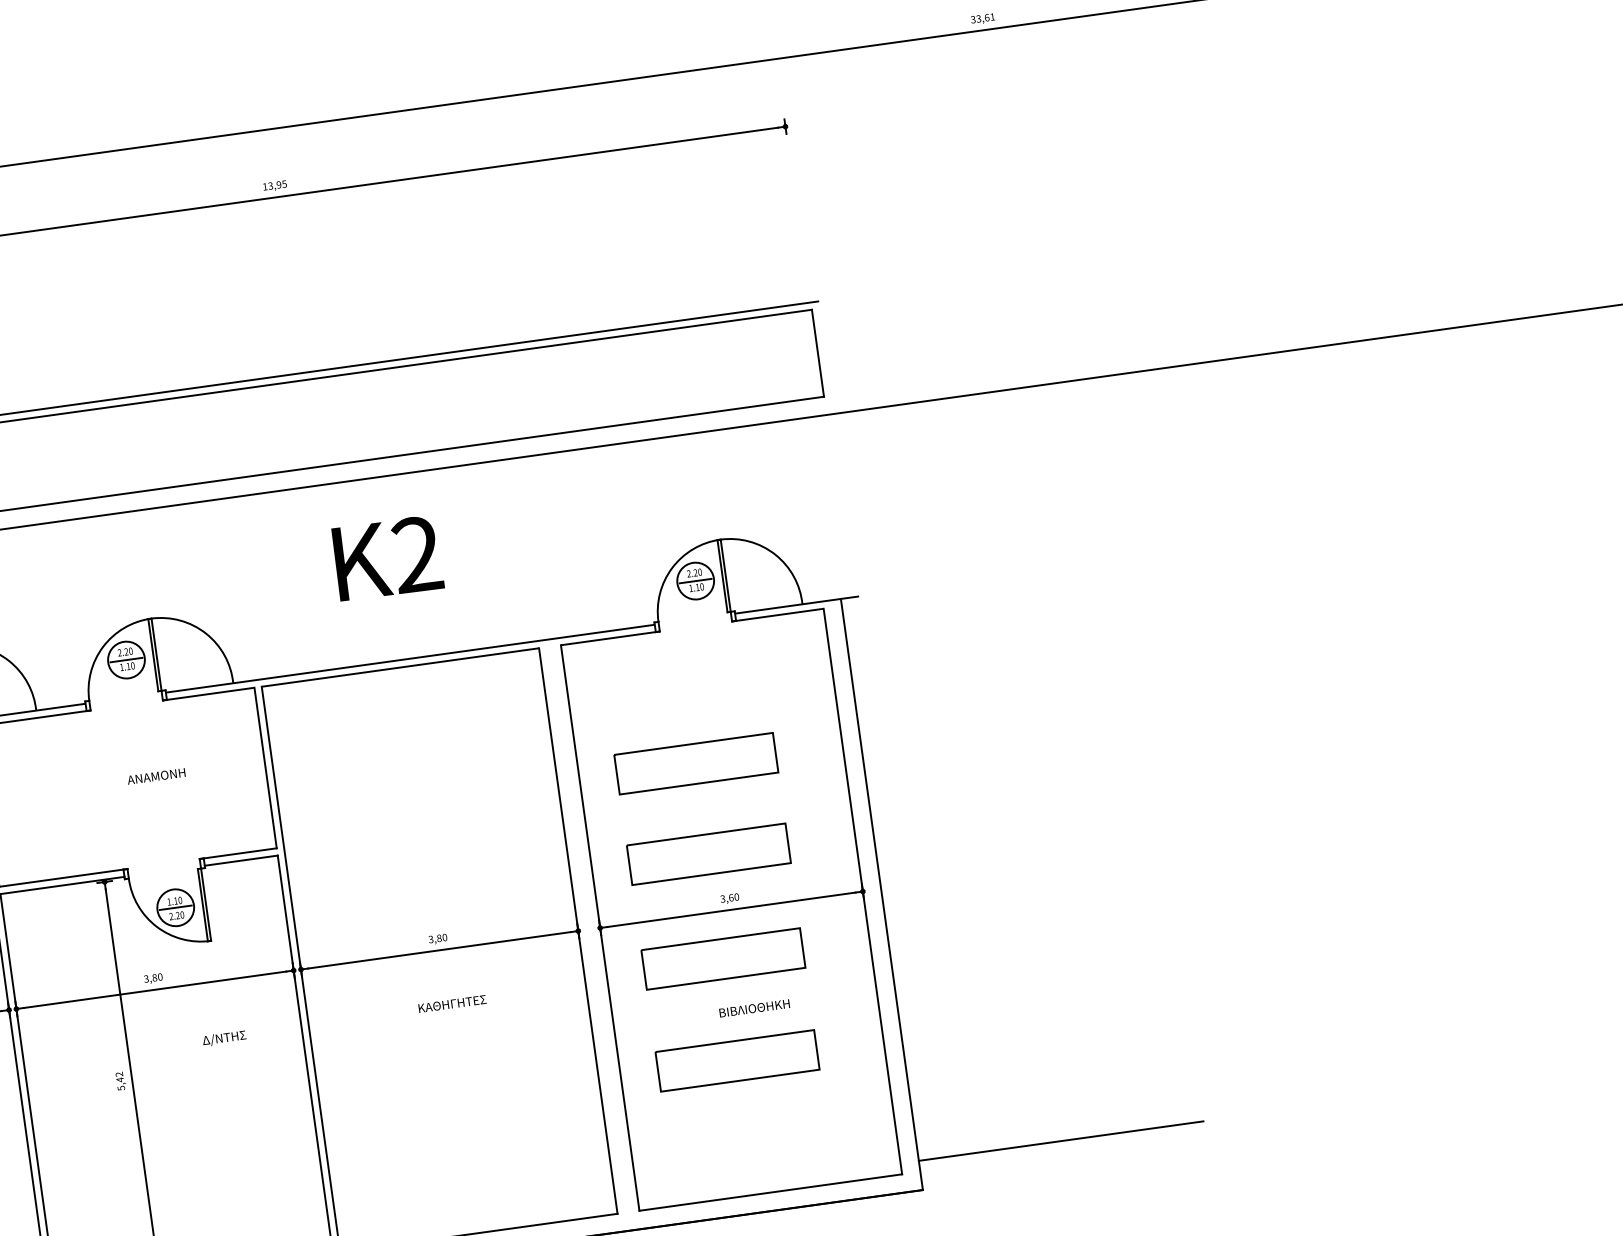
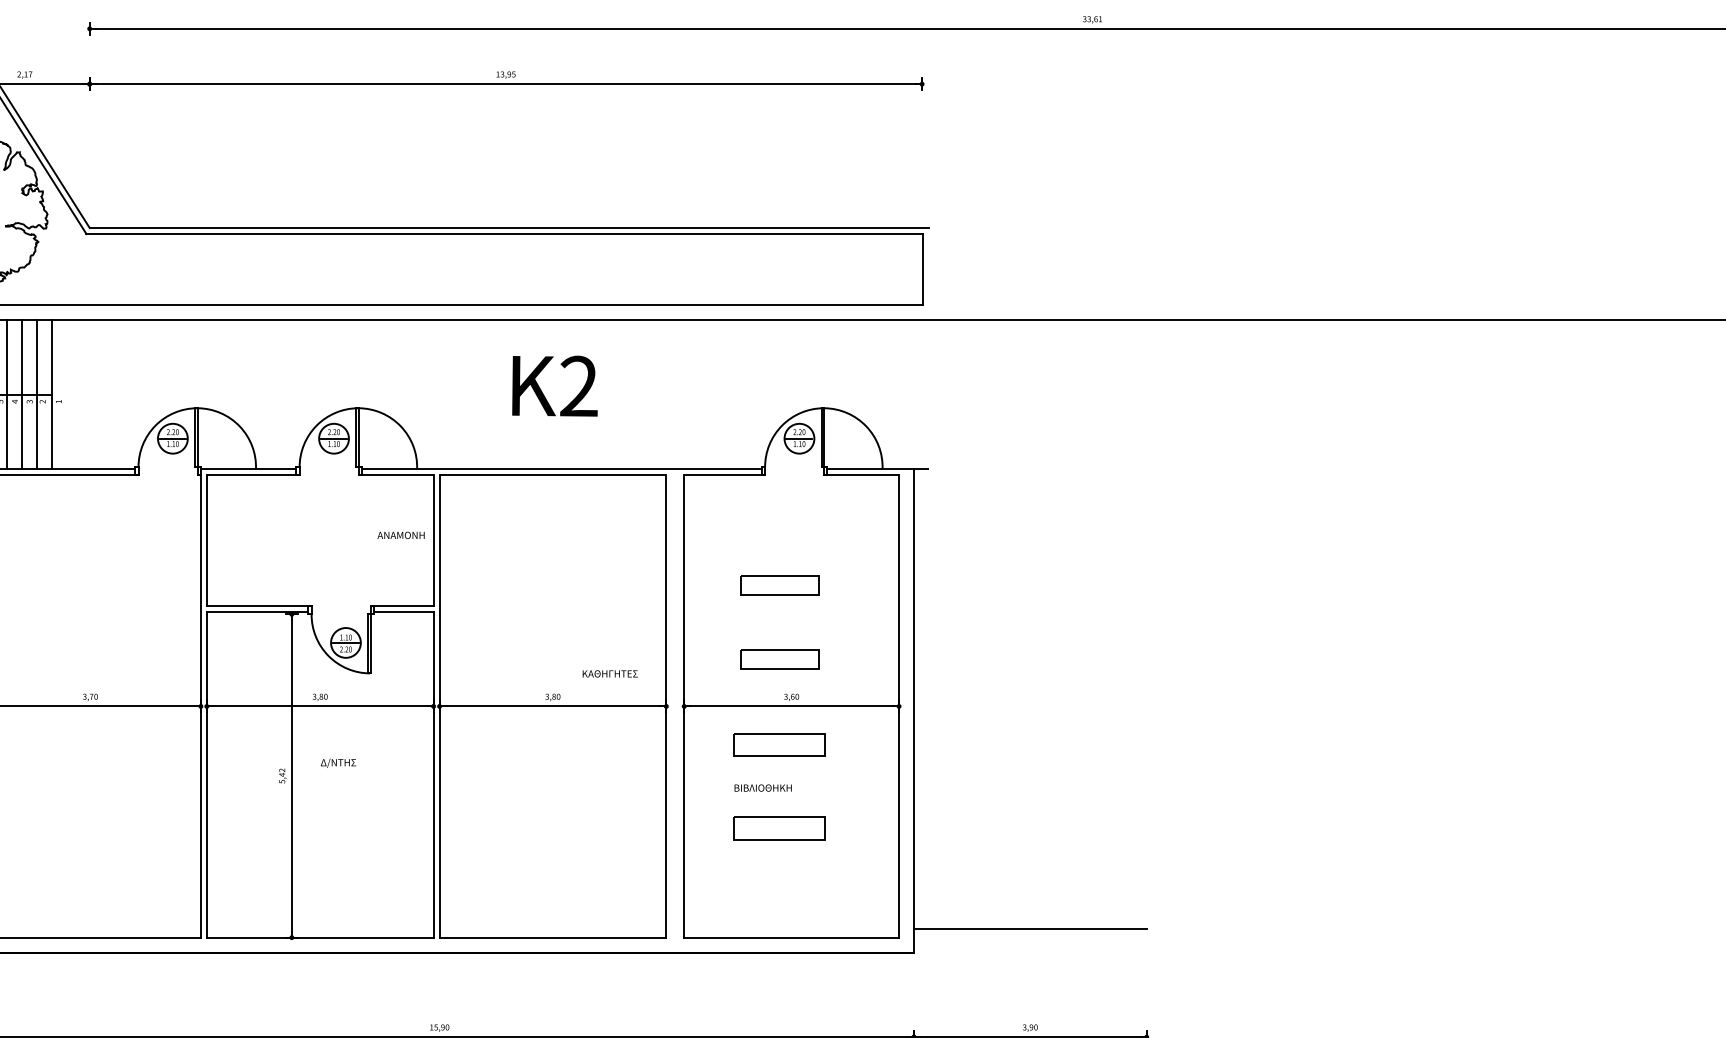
part: (696, 763) -> (779, 585), size x0.6
text: (155, 775) -> (400, 534), moved
part: (708, 854) -> (779, 659), size x0.6
part: (723, 958) -> (779, 744), size x0.7
text: (451, 1003) -> (609, 673), moved
text: (753, 1007) -> (762, 787), moved
text: (224, 1037) -> (338, 762), moved
part: (737, 1061) -> (779, 828), size x0.7

